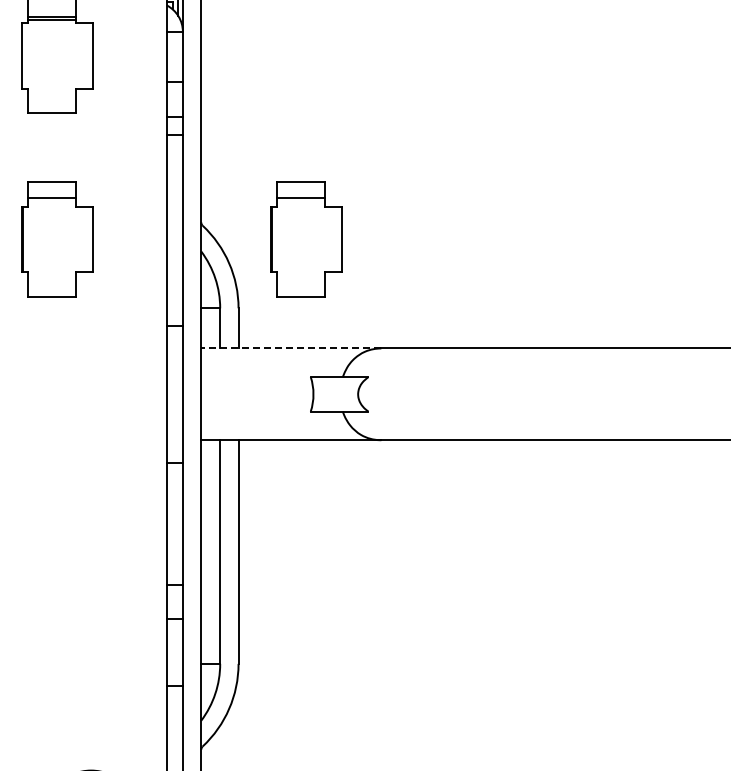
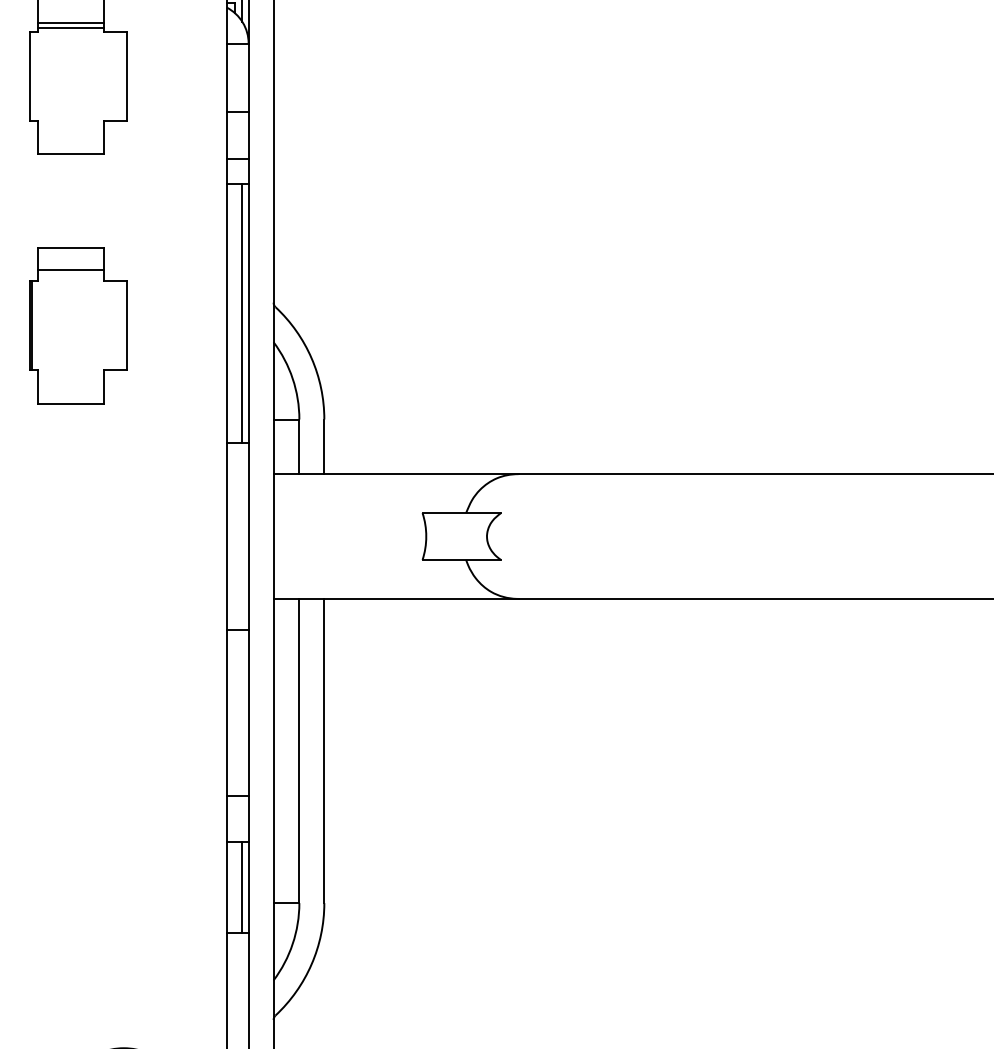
line: (178, 230) -> (242, 313), added
part: (306, 239) -> (416, 325), removed
line: (290, 348) -> (394, 474), dashed -> solid
line: (178, 652) -> (242, 887), added

